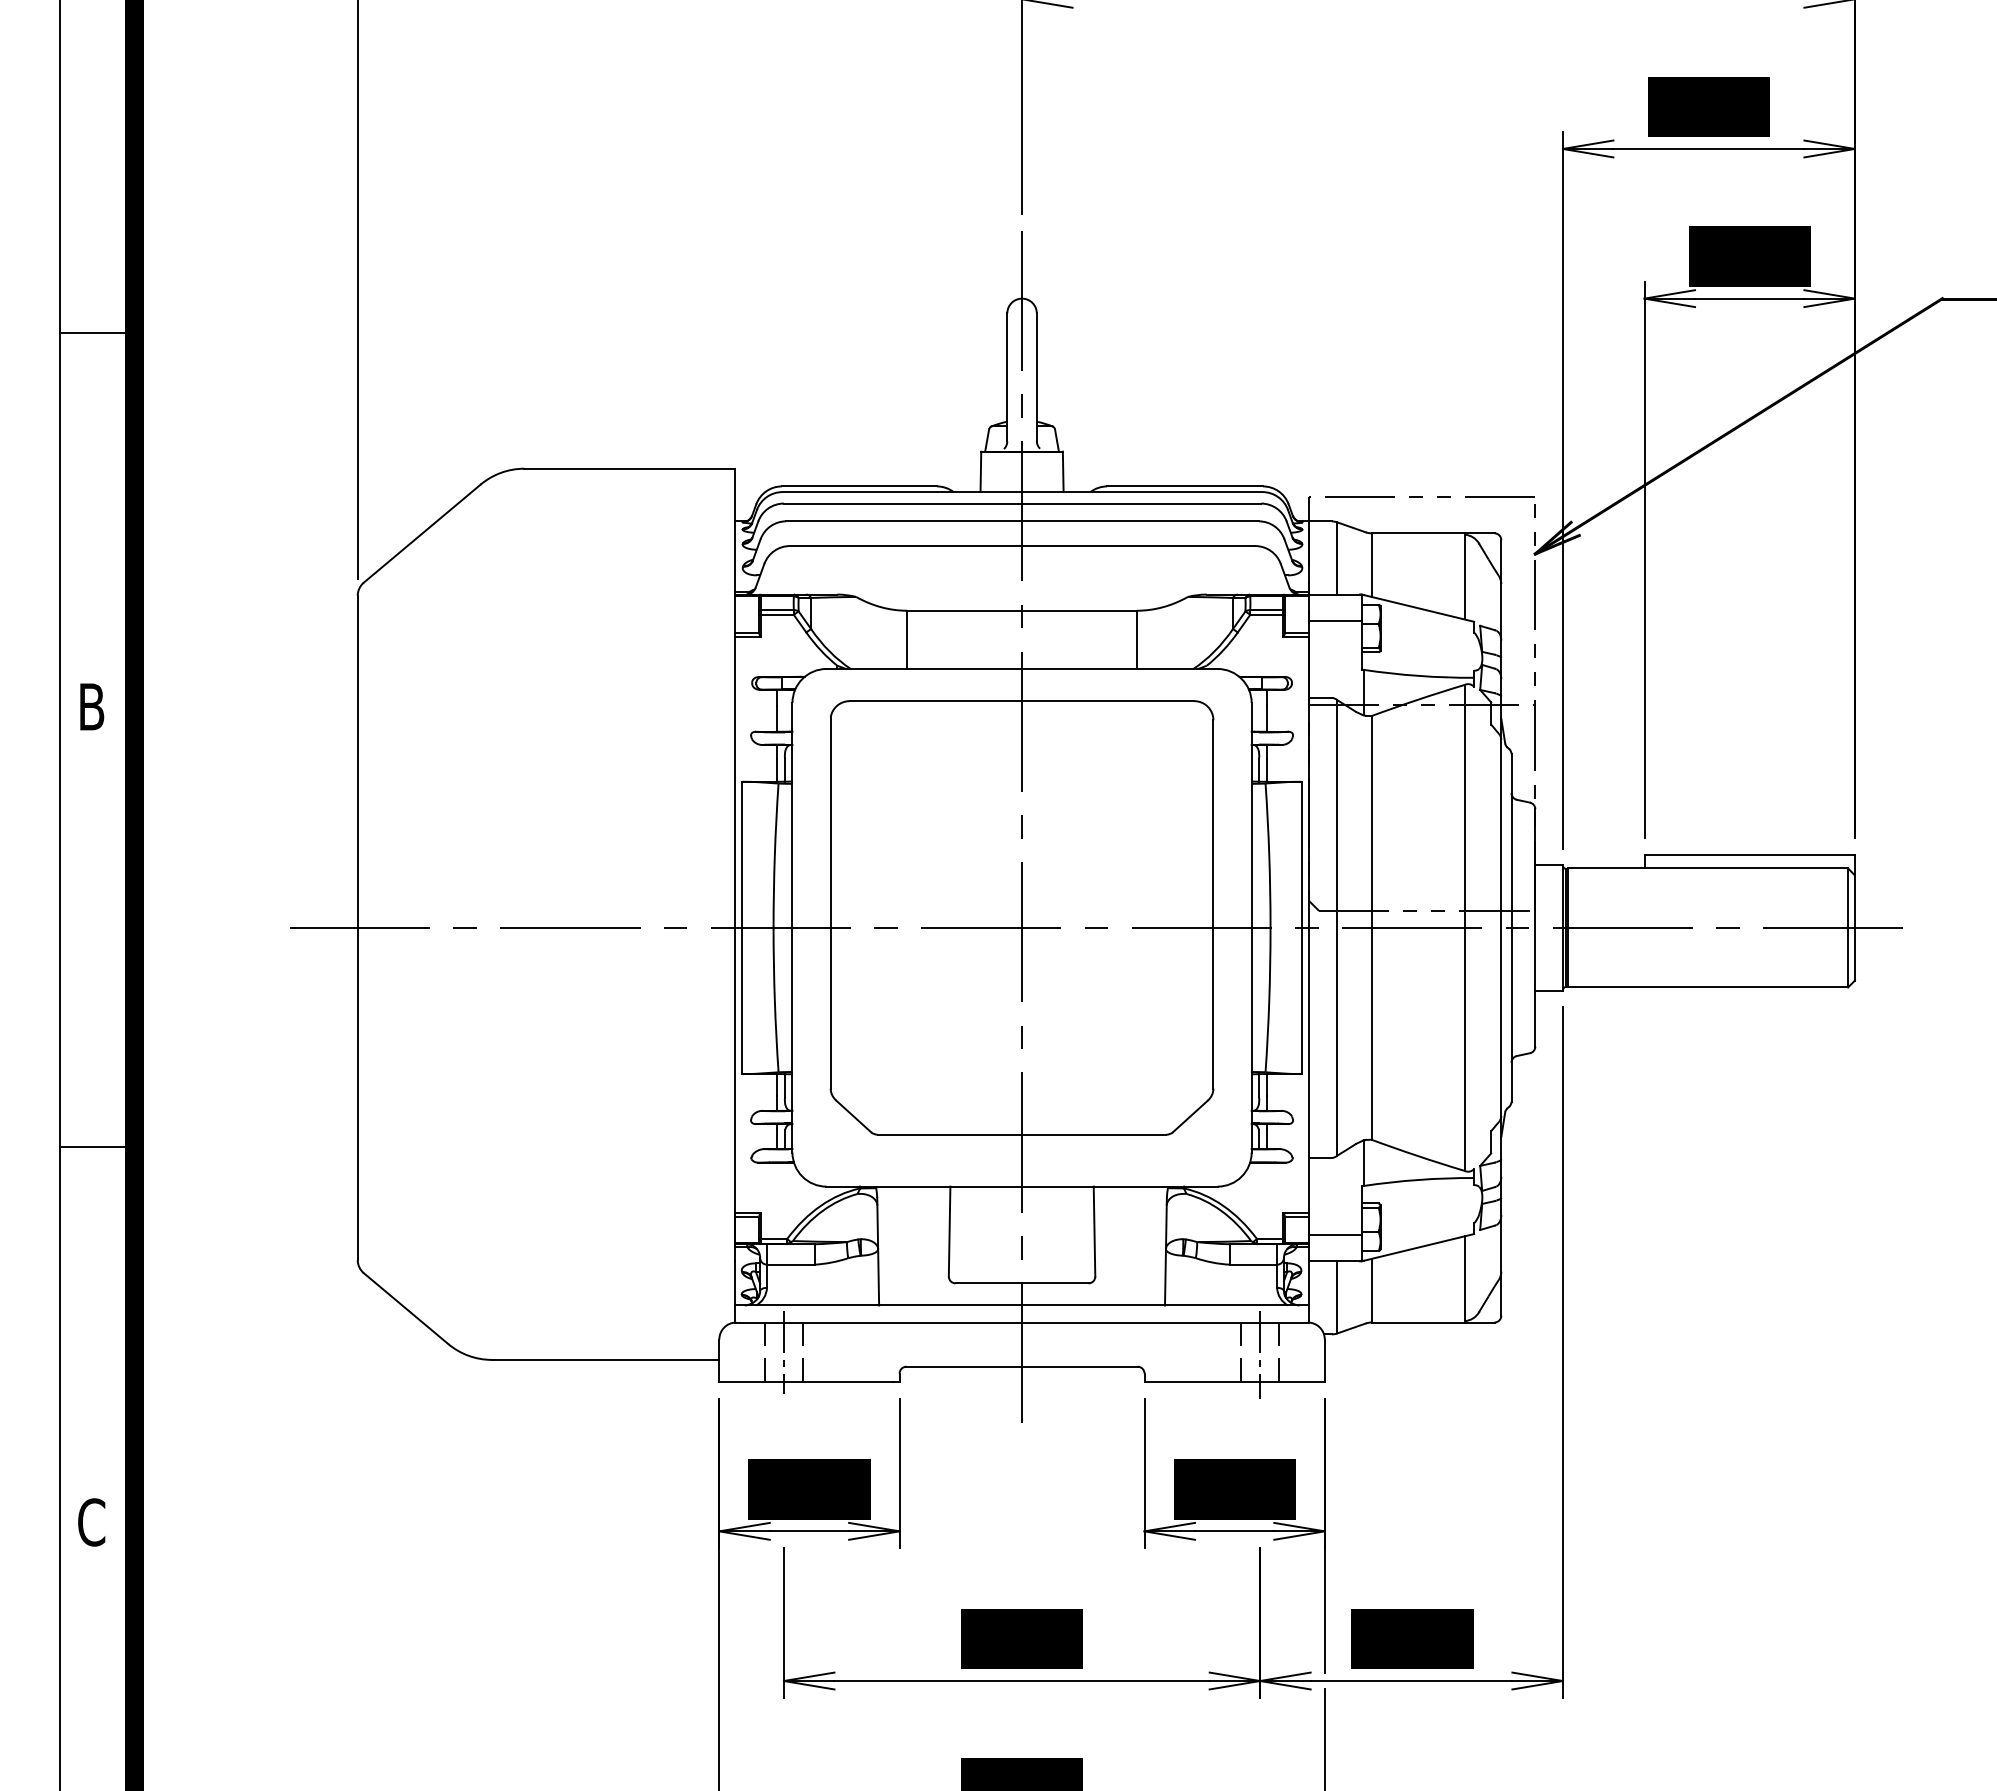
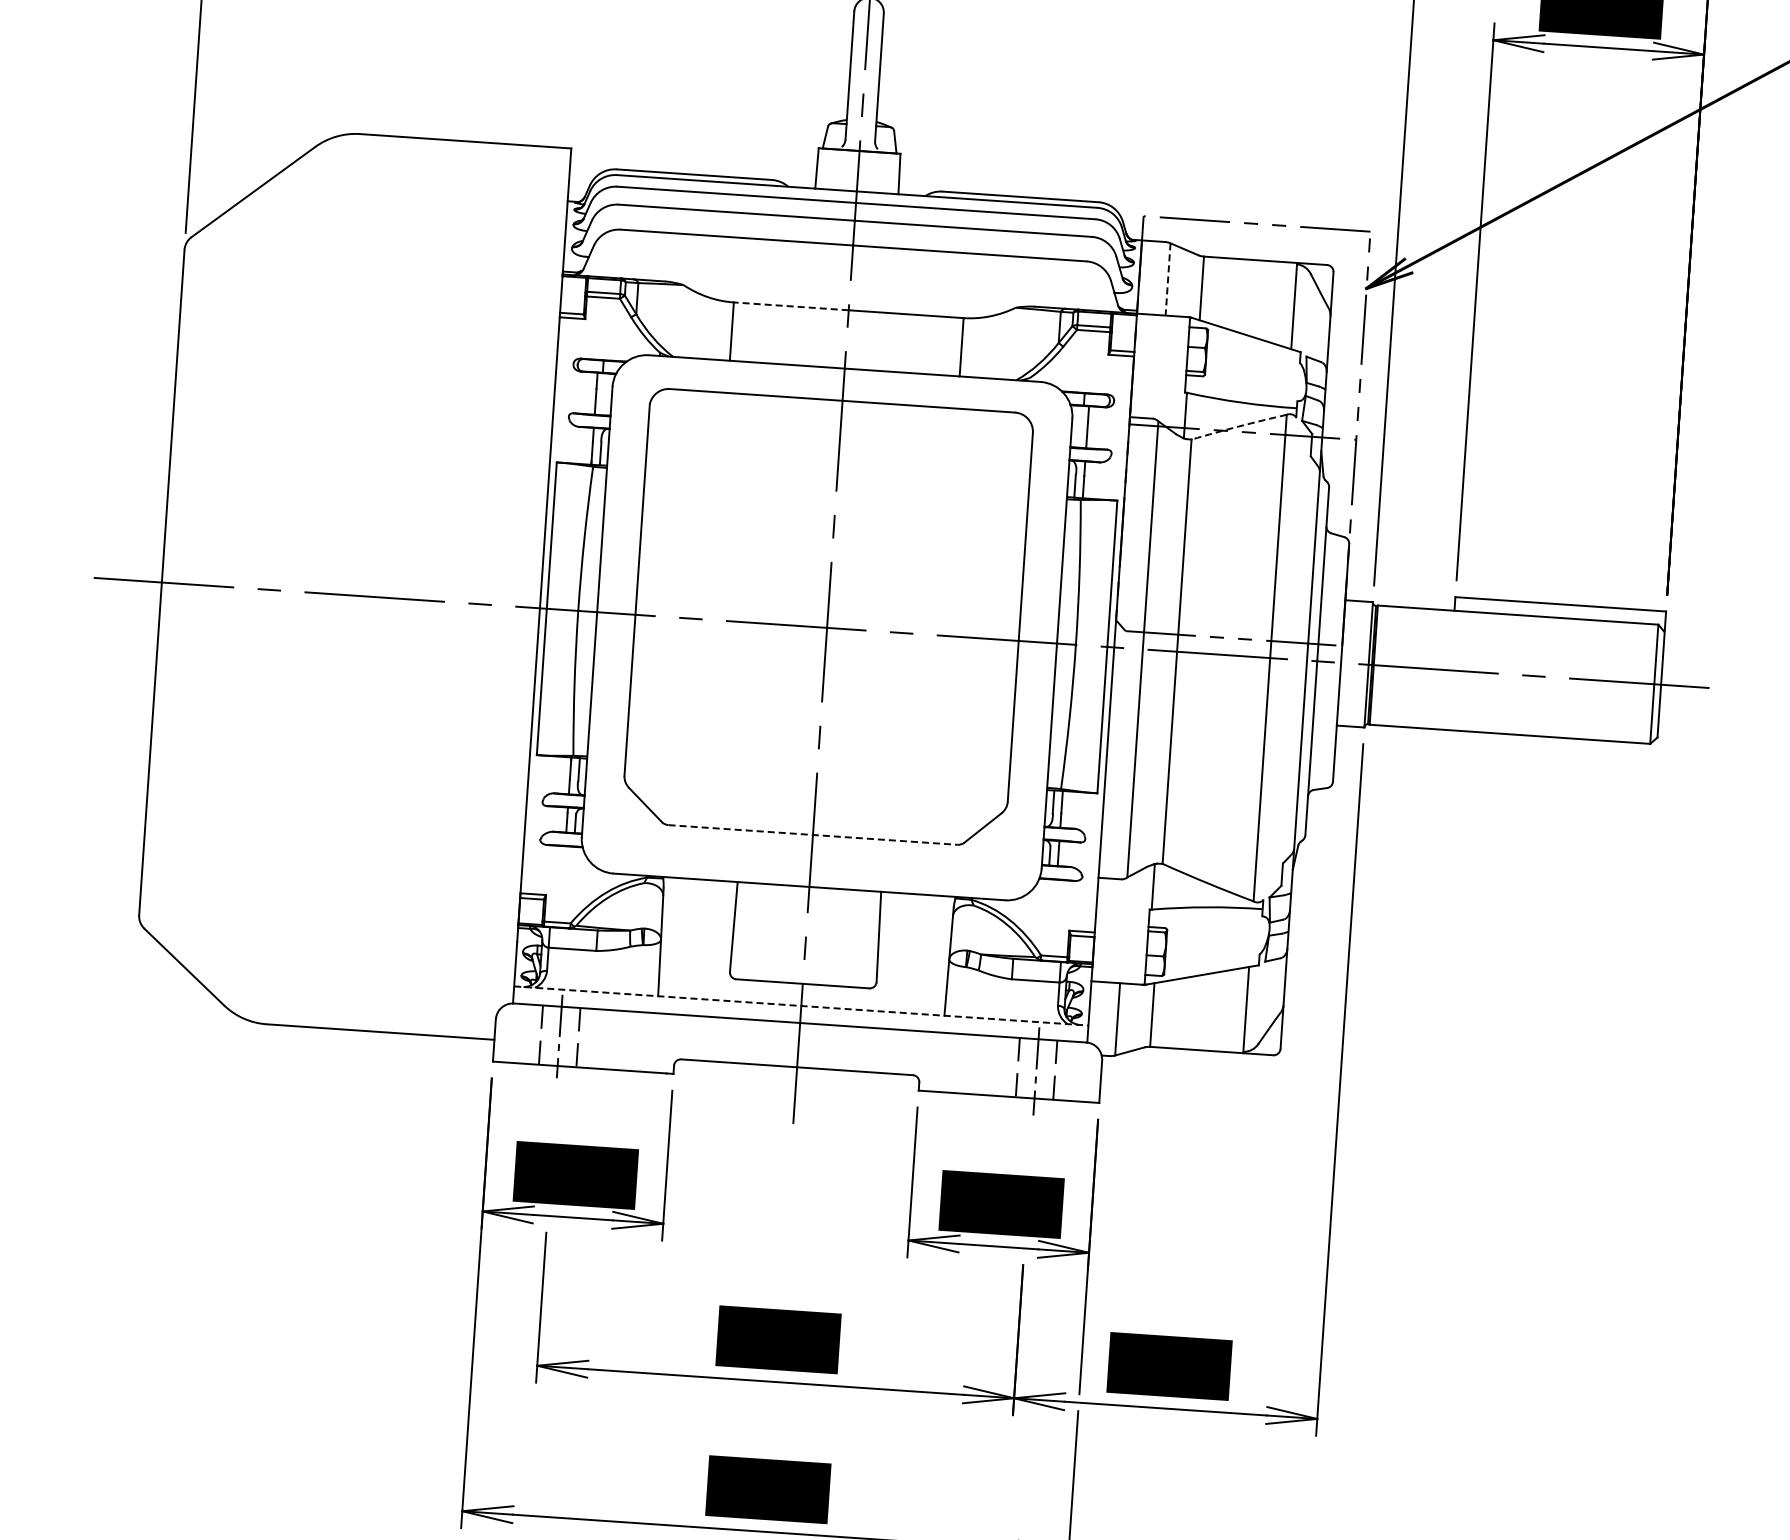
line: (1337, 558) -> (1168, 279), solid -> dashed
line: (964, 610) -> (791, 306), solid -> dashed
line: (1334, 621) -> (1160, 342), removed
arc: (1417, 699) -> (1238, 426), solid -> dashed
line: (1022, 1134) -> (813, 834), solid -> dashed
line: (1334, 1234) -> (1119, 956), removed
line: (1022, 1305) -> (801, 1006), solid -> dashed

